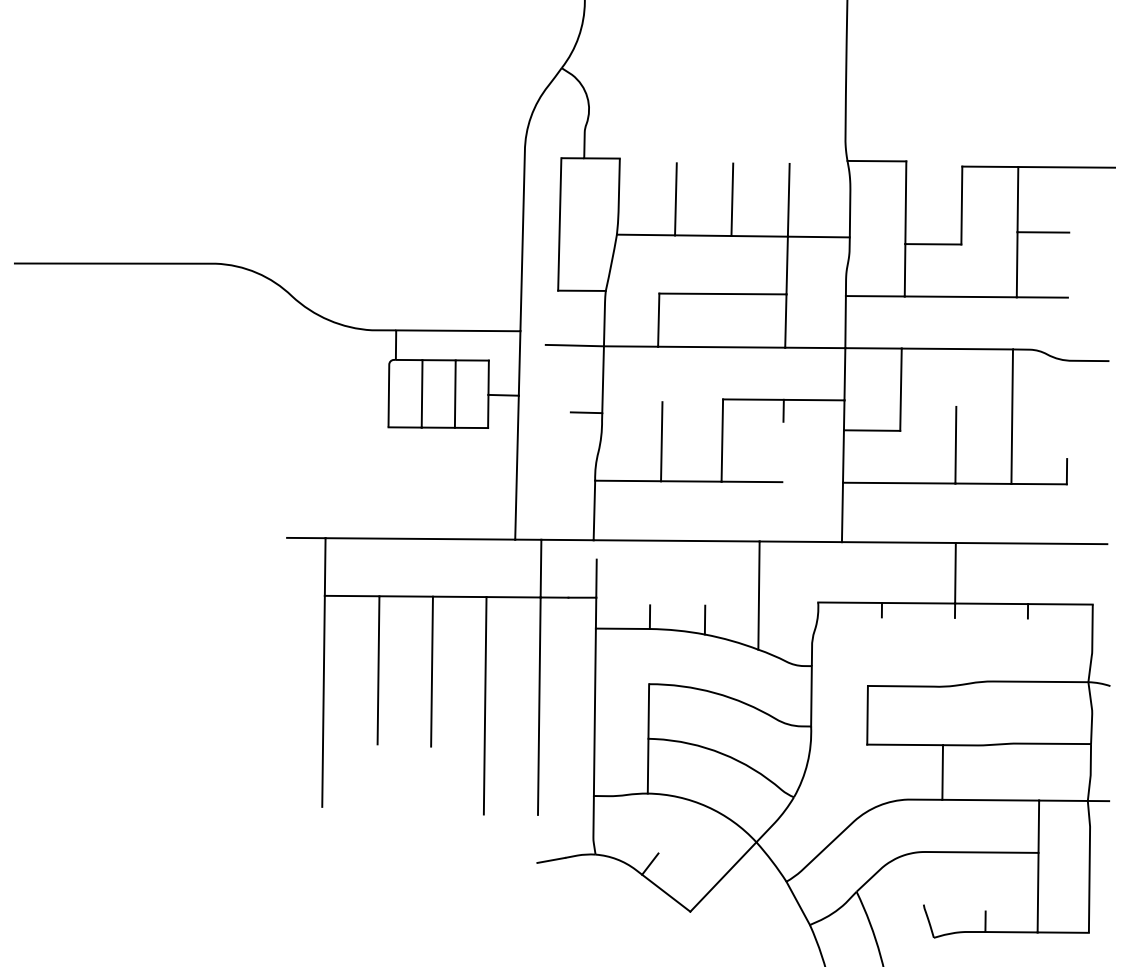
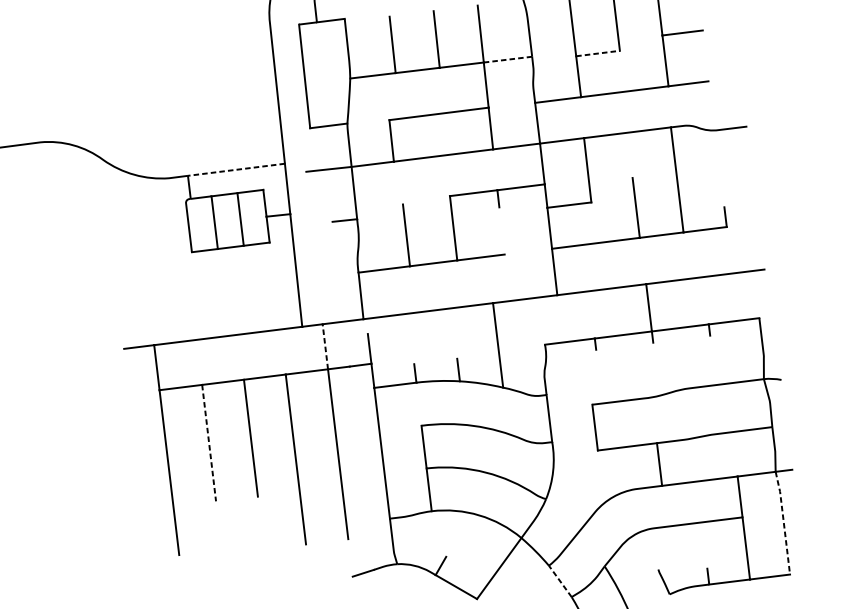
line: (818, 237) -> (507, 60), solid -> dashed
line: (933, 244) -> (598, 53), solid -> dashed
line: (457, 330) -> (235, 169), solid -> dashed
line: (541, 568) -> (325, 346), solid -> dashed
line: (378, 670) -> (209, 442), solid -> dashed
line: (1089, 866) -> (783, 522), solid -> dashed
line: (798, 903) -> (560, 581), solid -> dashed

